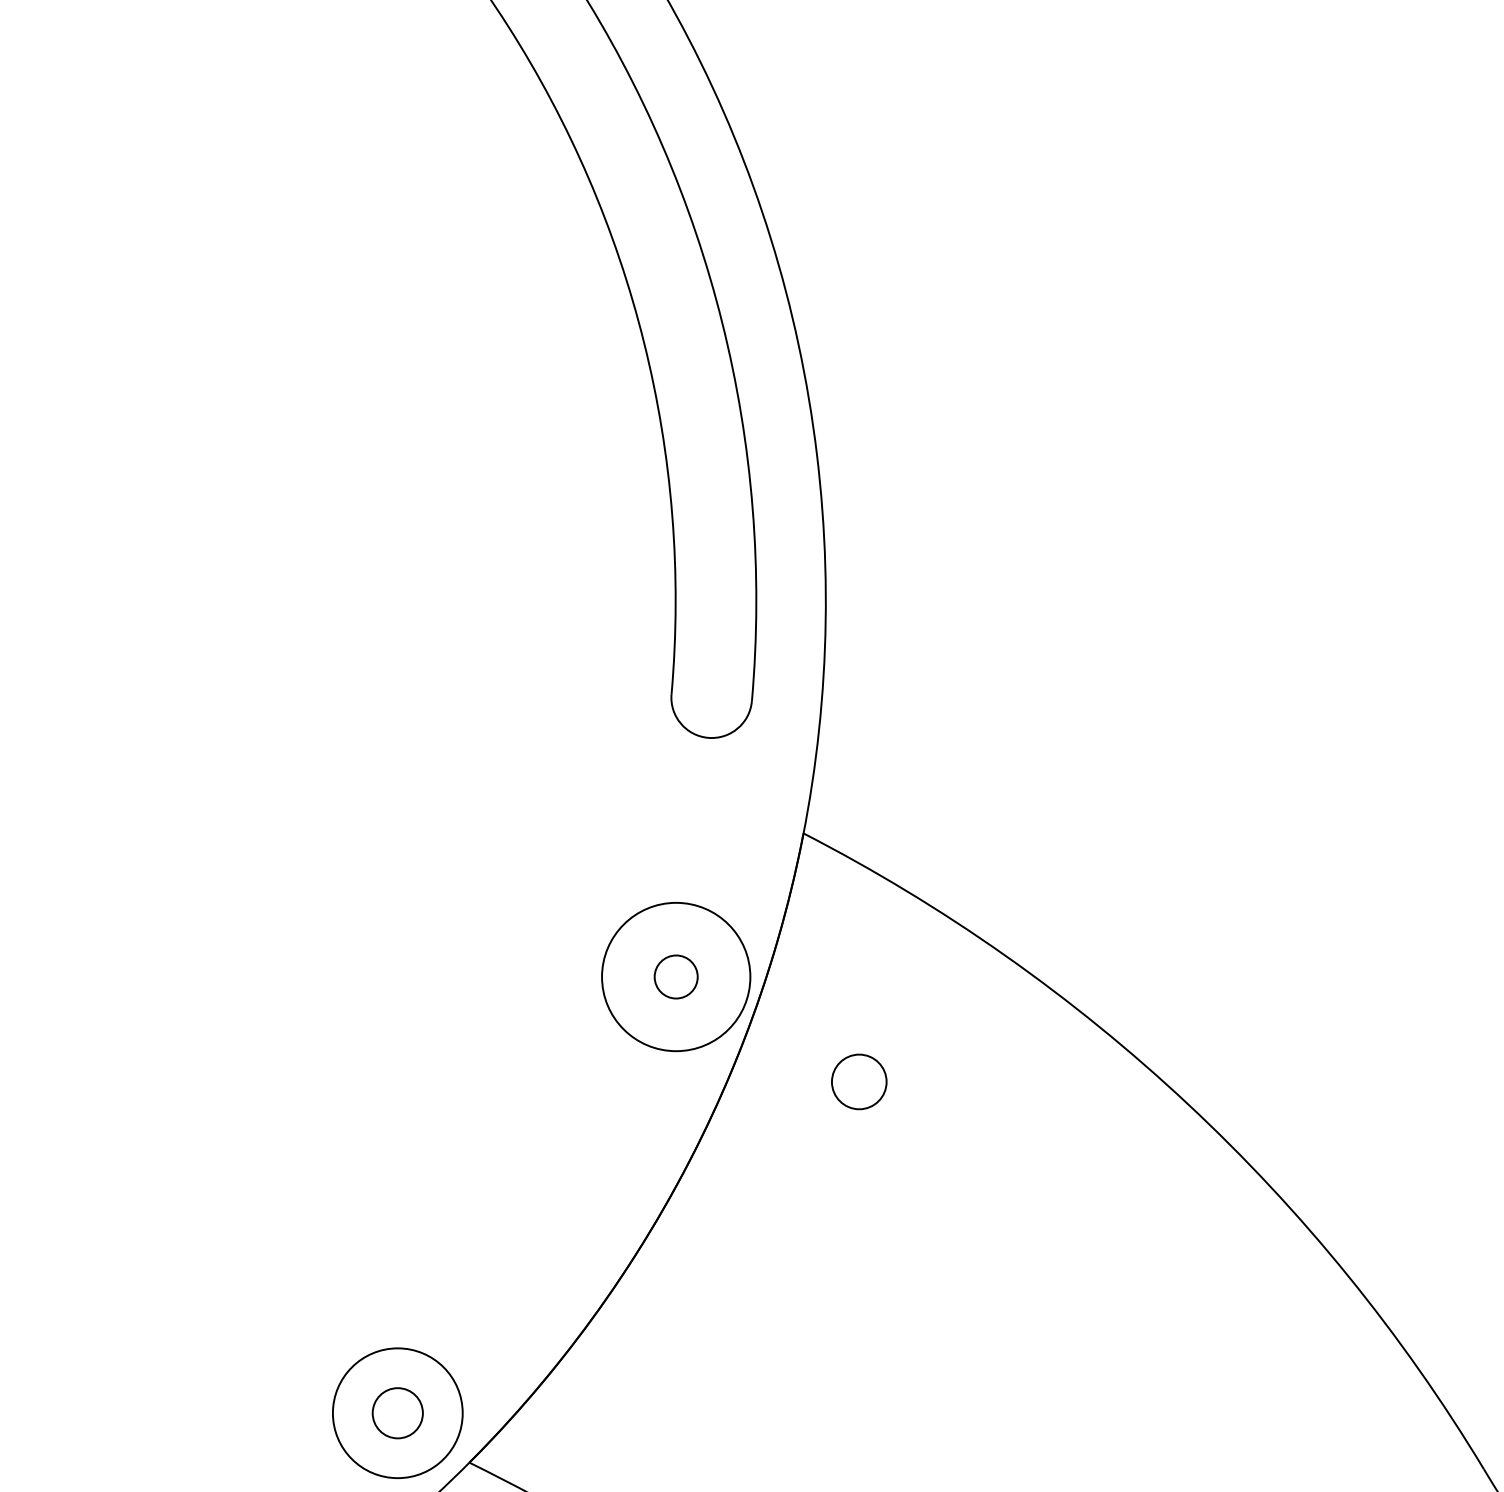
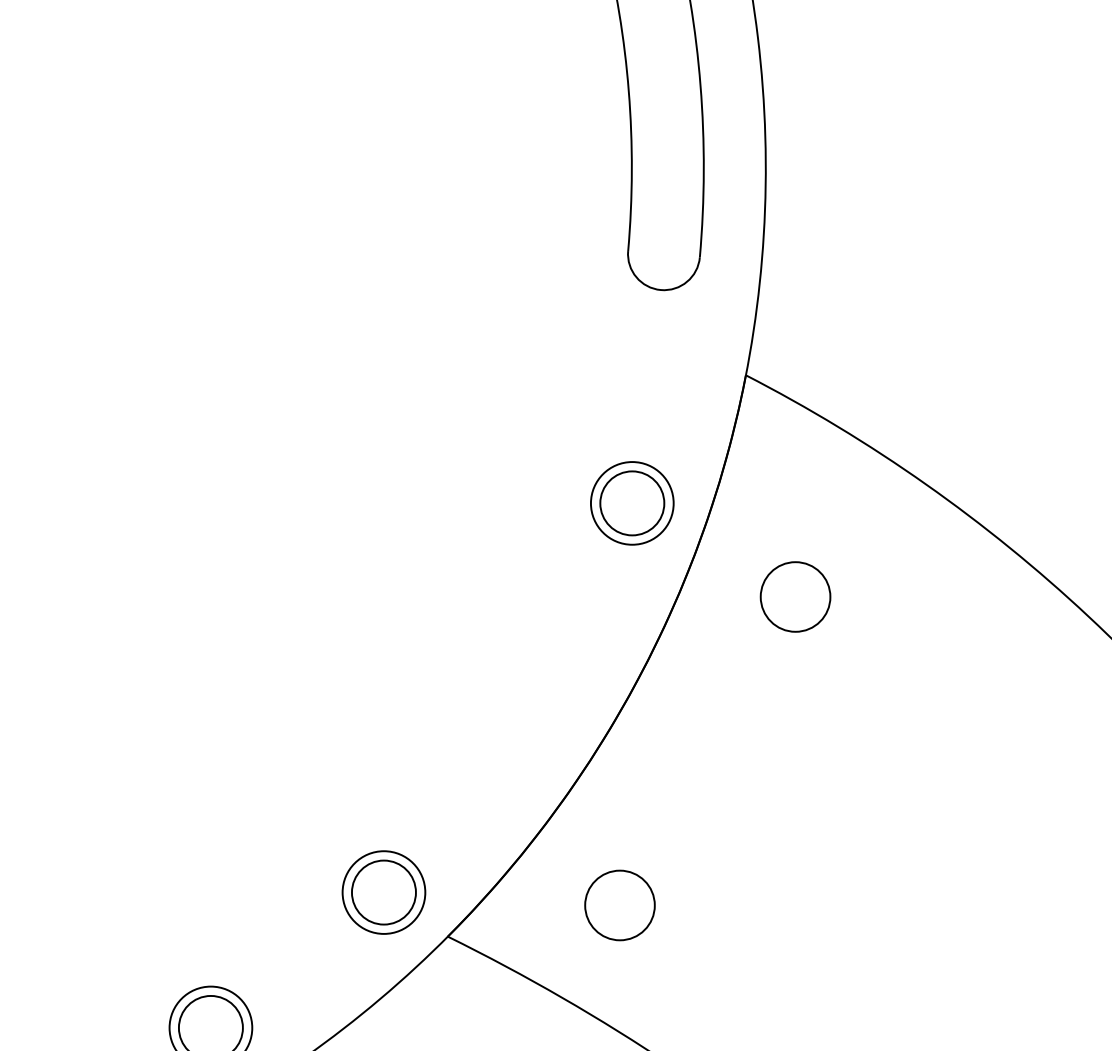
circle: (675, 976) -> (631, 502), size x0.62
circle: (676, 976) -> (632, 502), size x1.67
circle: (859, 1081) -> (795, 596), size x1.43
circle: (397, 1412) -> (383, 891), size x0.71
circle: (397, 1413) -> (383, 892), size x1.43
circle: (662, 1427) -> (620, 905), added

